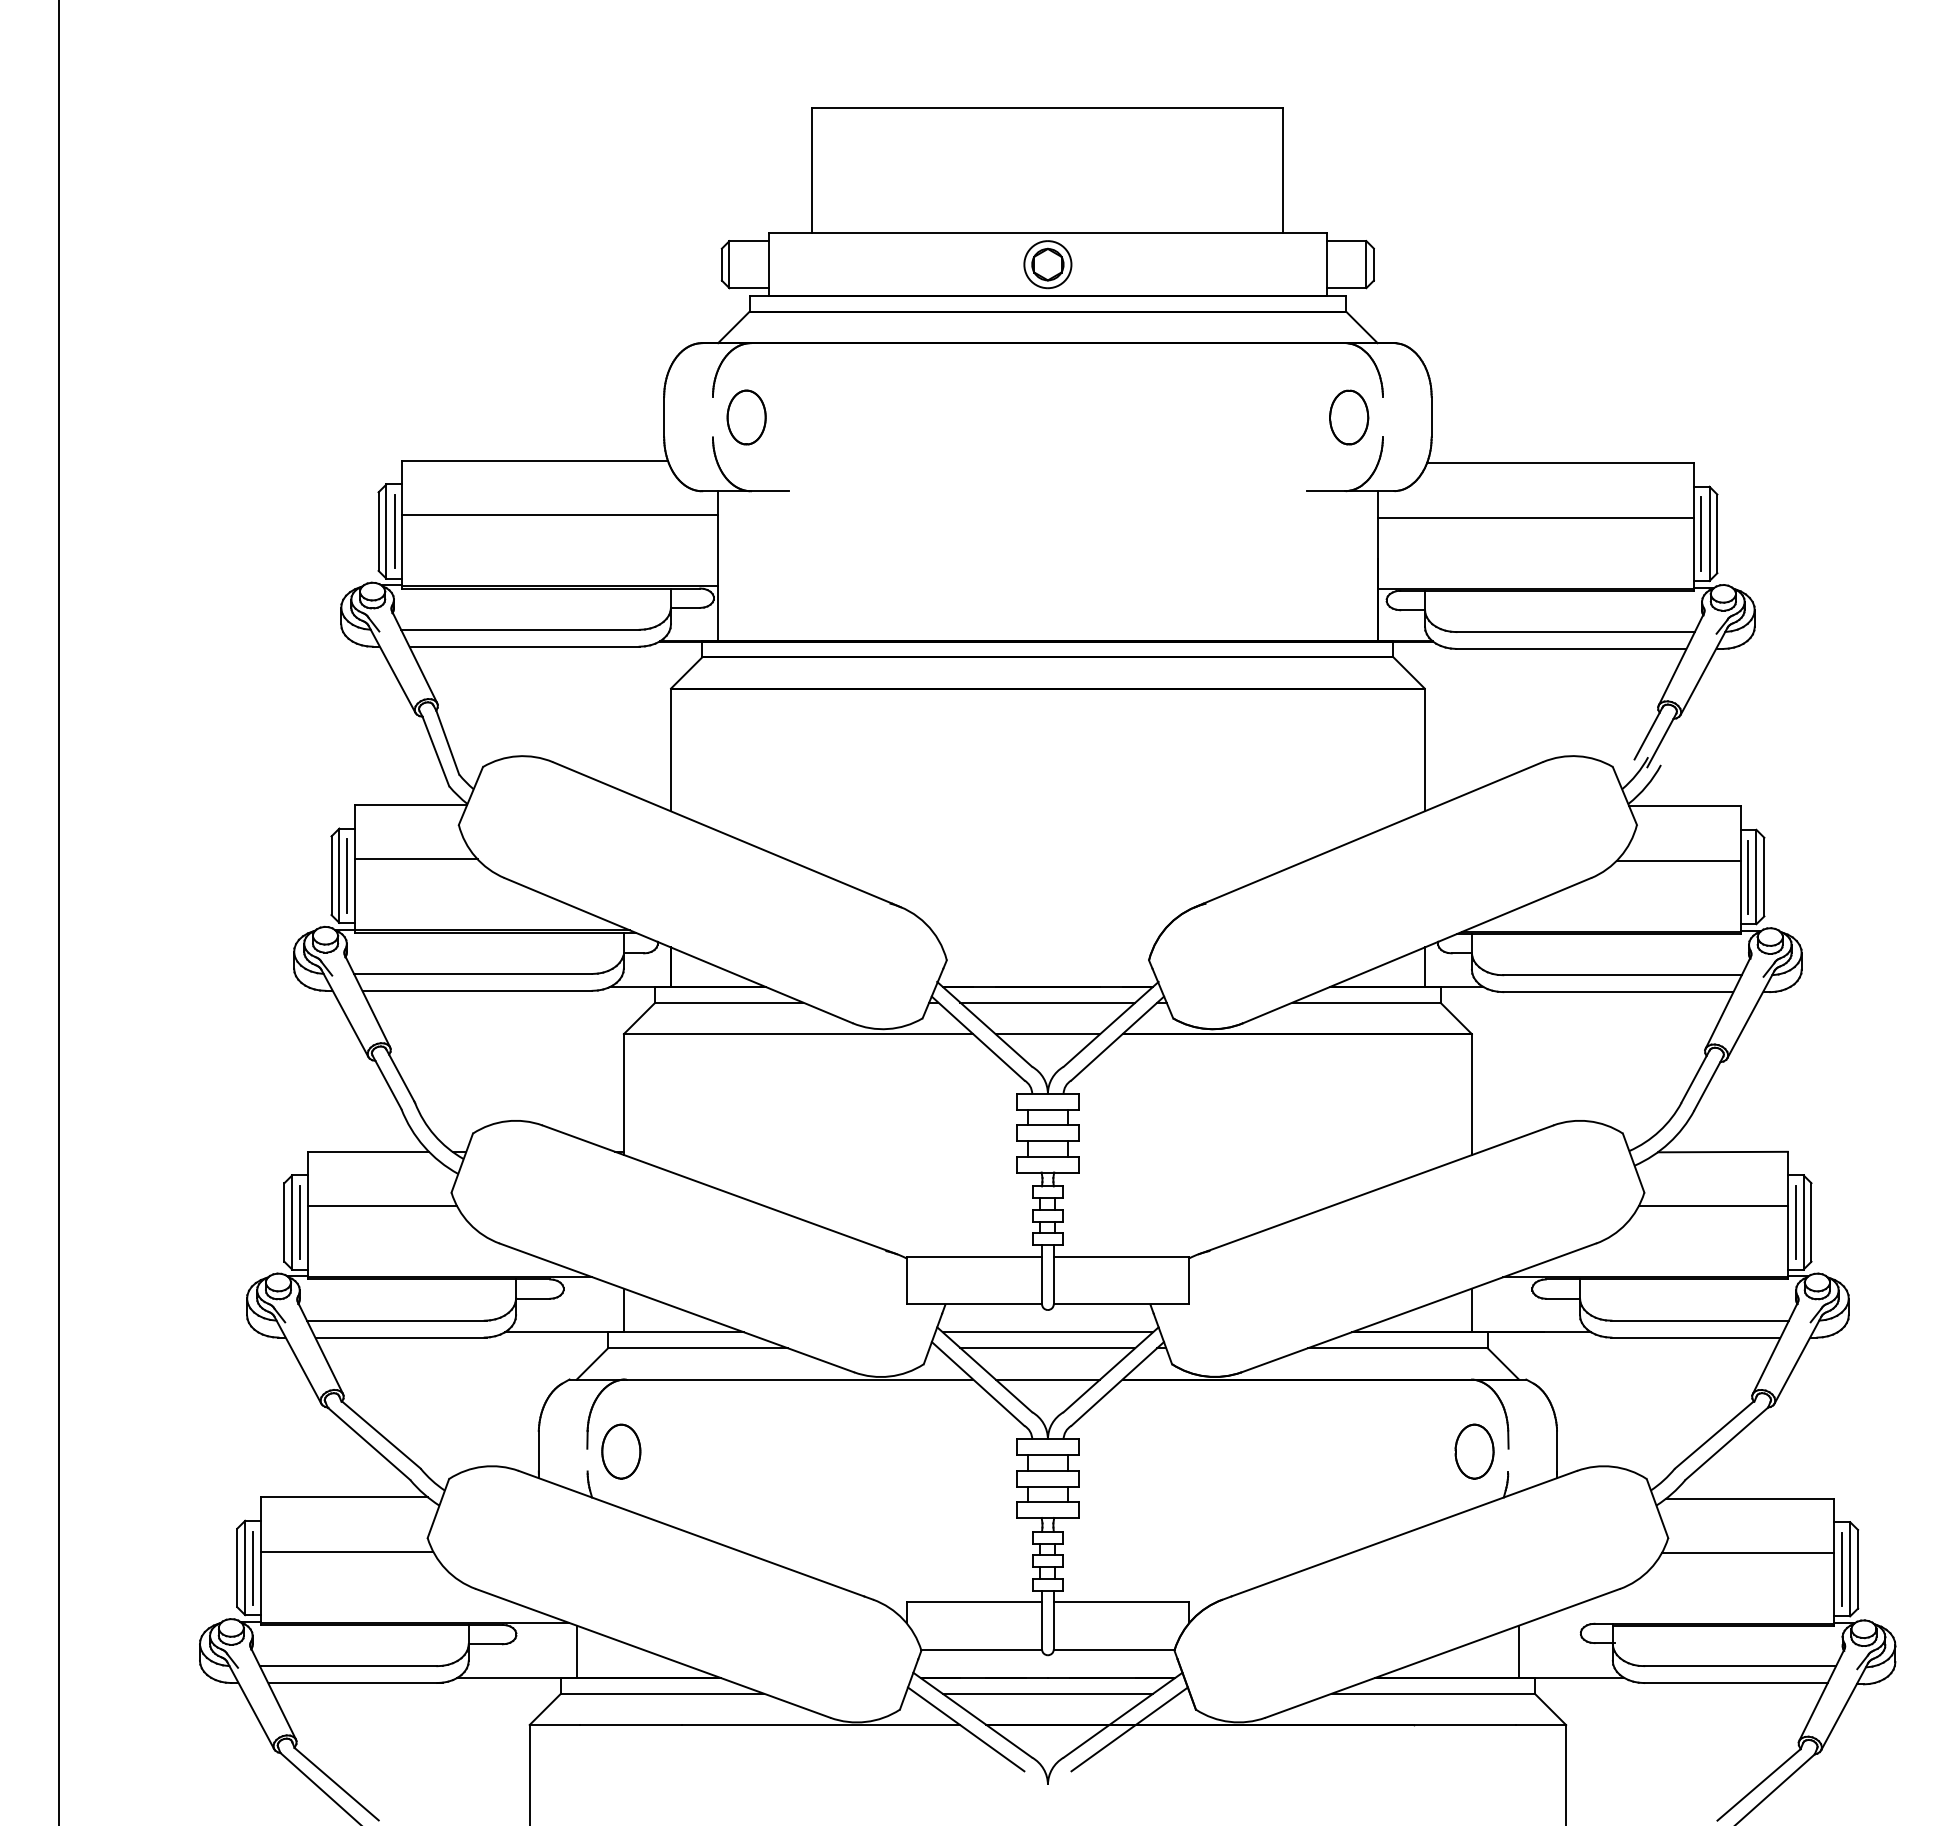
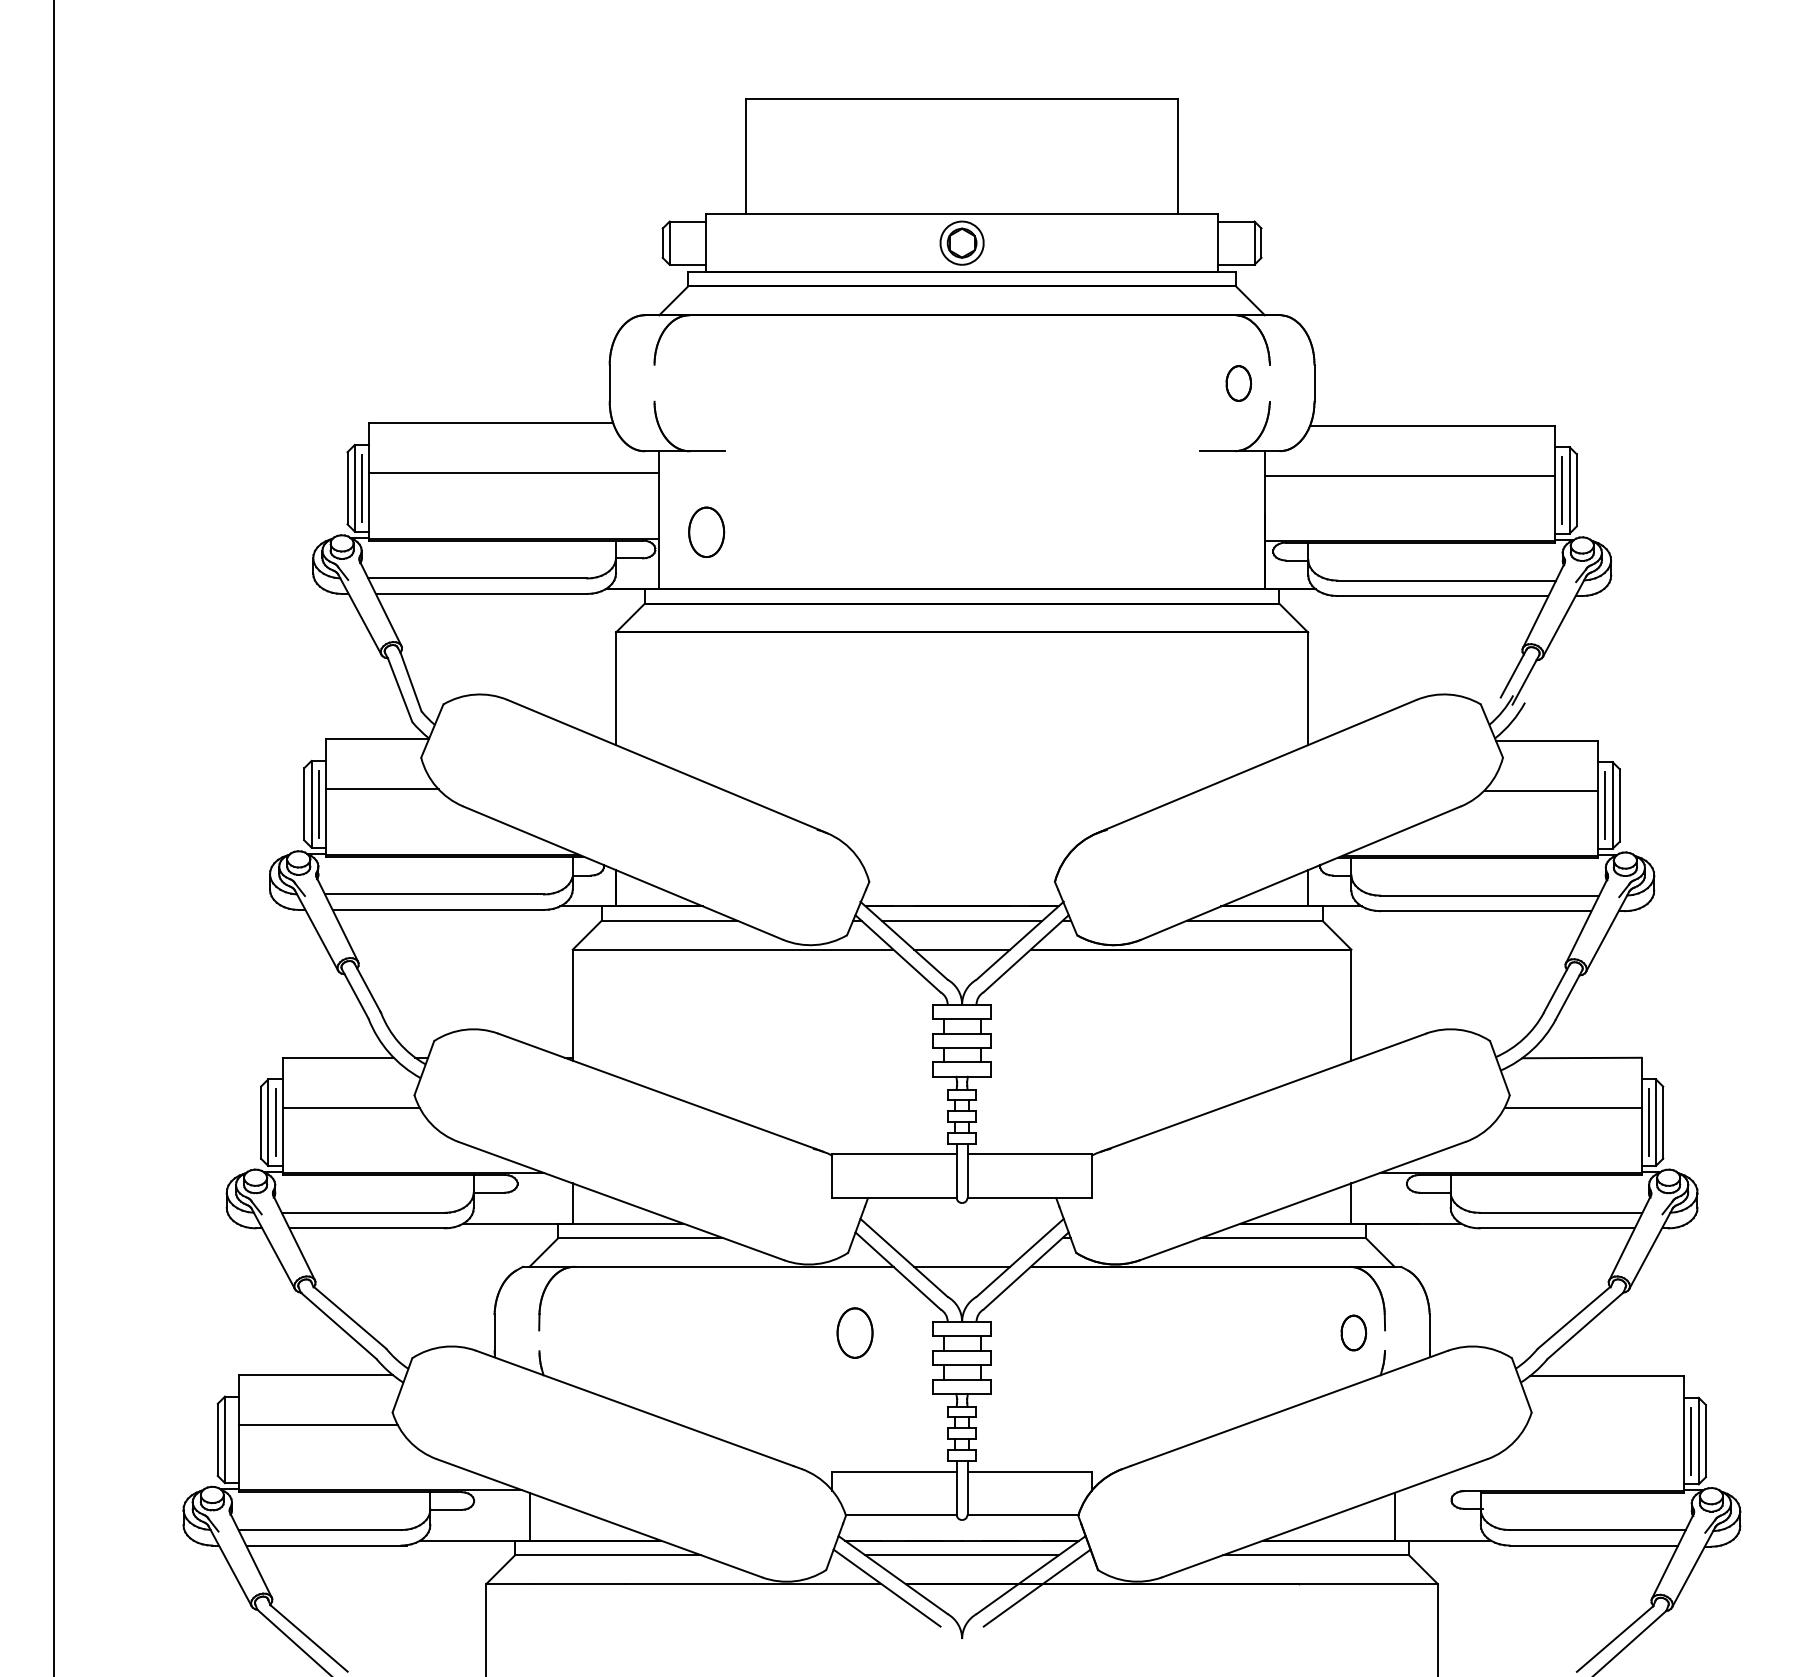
part: (746, 417) -> (706, 532), moved
part: (1349, 417) -> (1239, 383), size x0.7
line: (1047, 1332) -> (961, 1223), removed
line: (1047, 1348) -> (961, 1238), removed
part: (621, 1451) -> (855, 1332), moved
part: (1474, 1451) -> (1353, 1332), size x0.7
line: (1747, 1552) -> (1604, 1425), removed
line: (253, 1567) -> (232, 1439), removed

